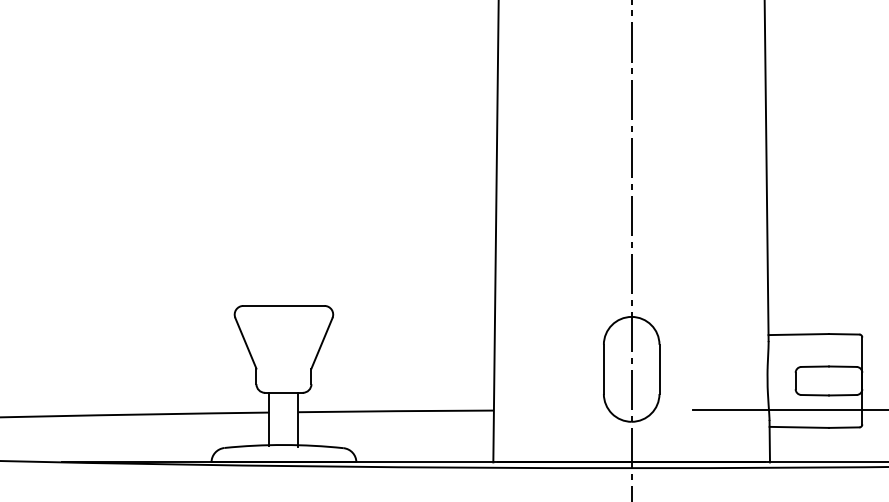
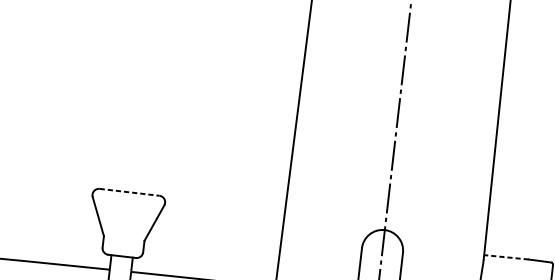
line: (283, 305) -> (129, 191), solid -> dashed
line: (798, 334) -> (506, 257), solid -> dashed

